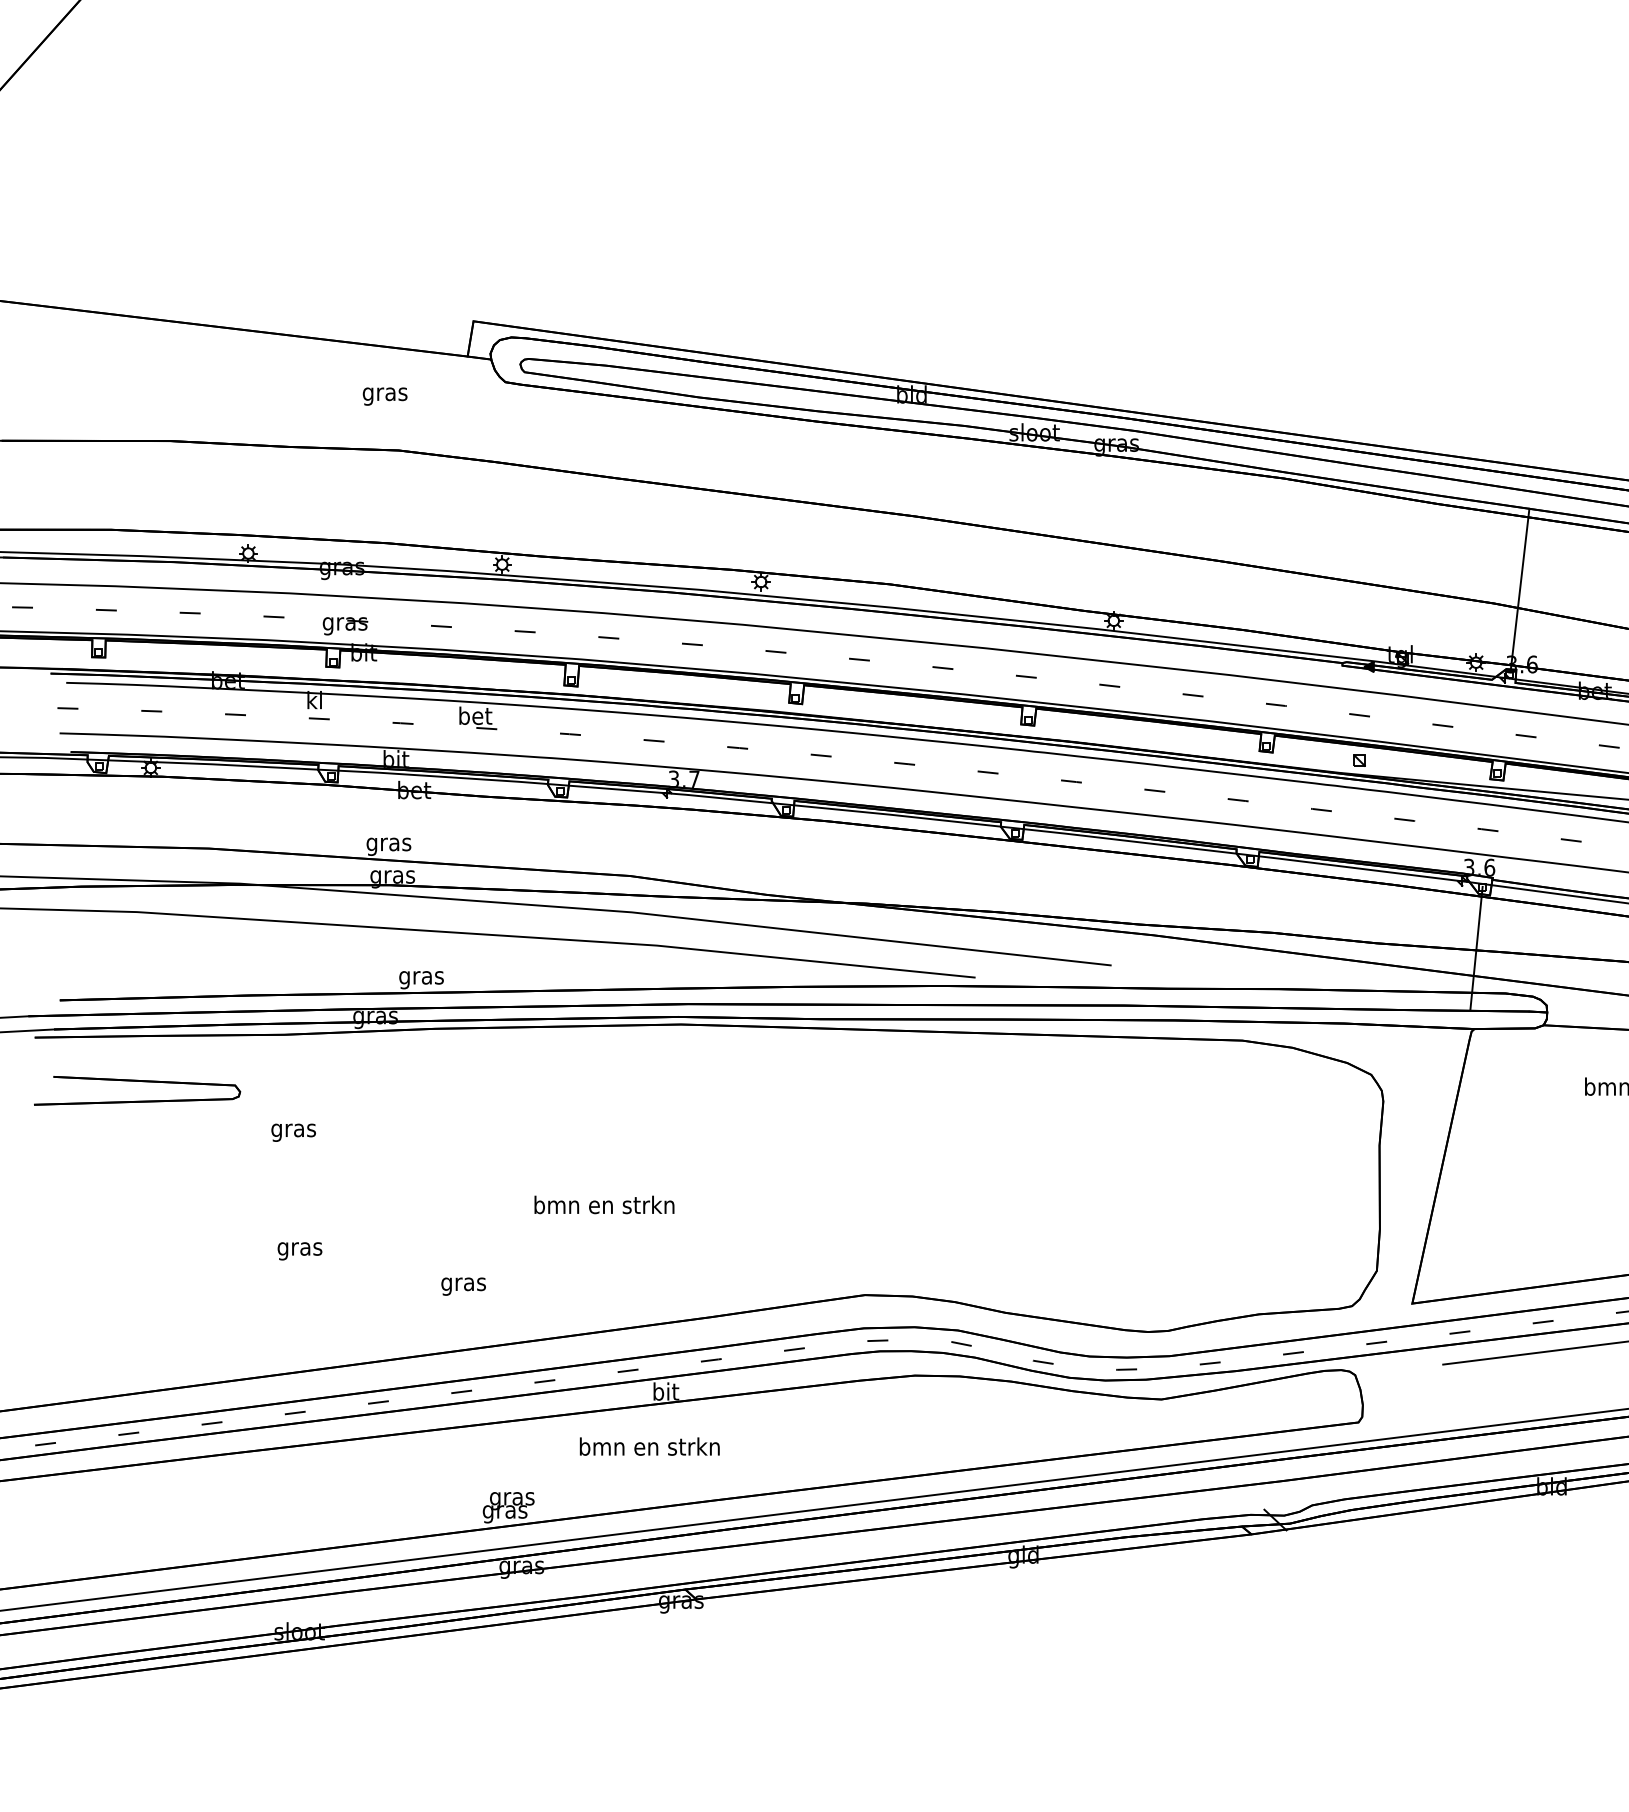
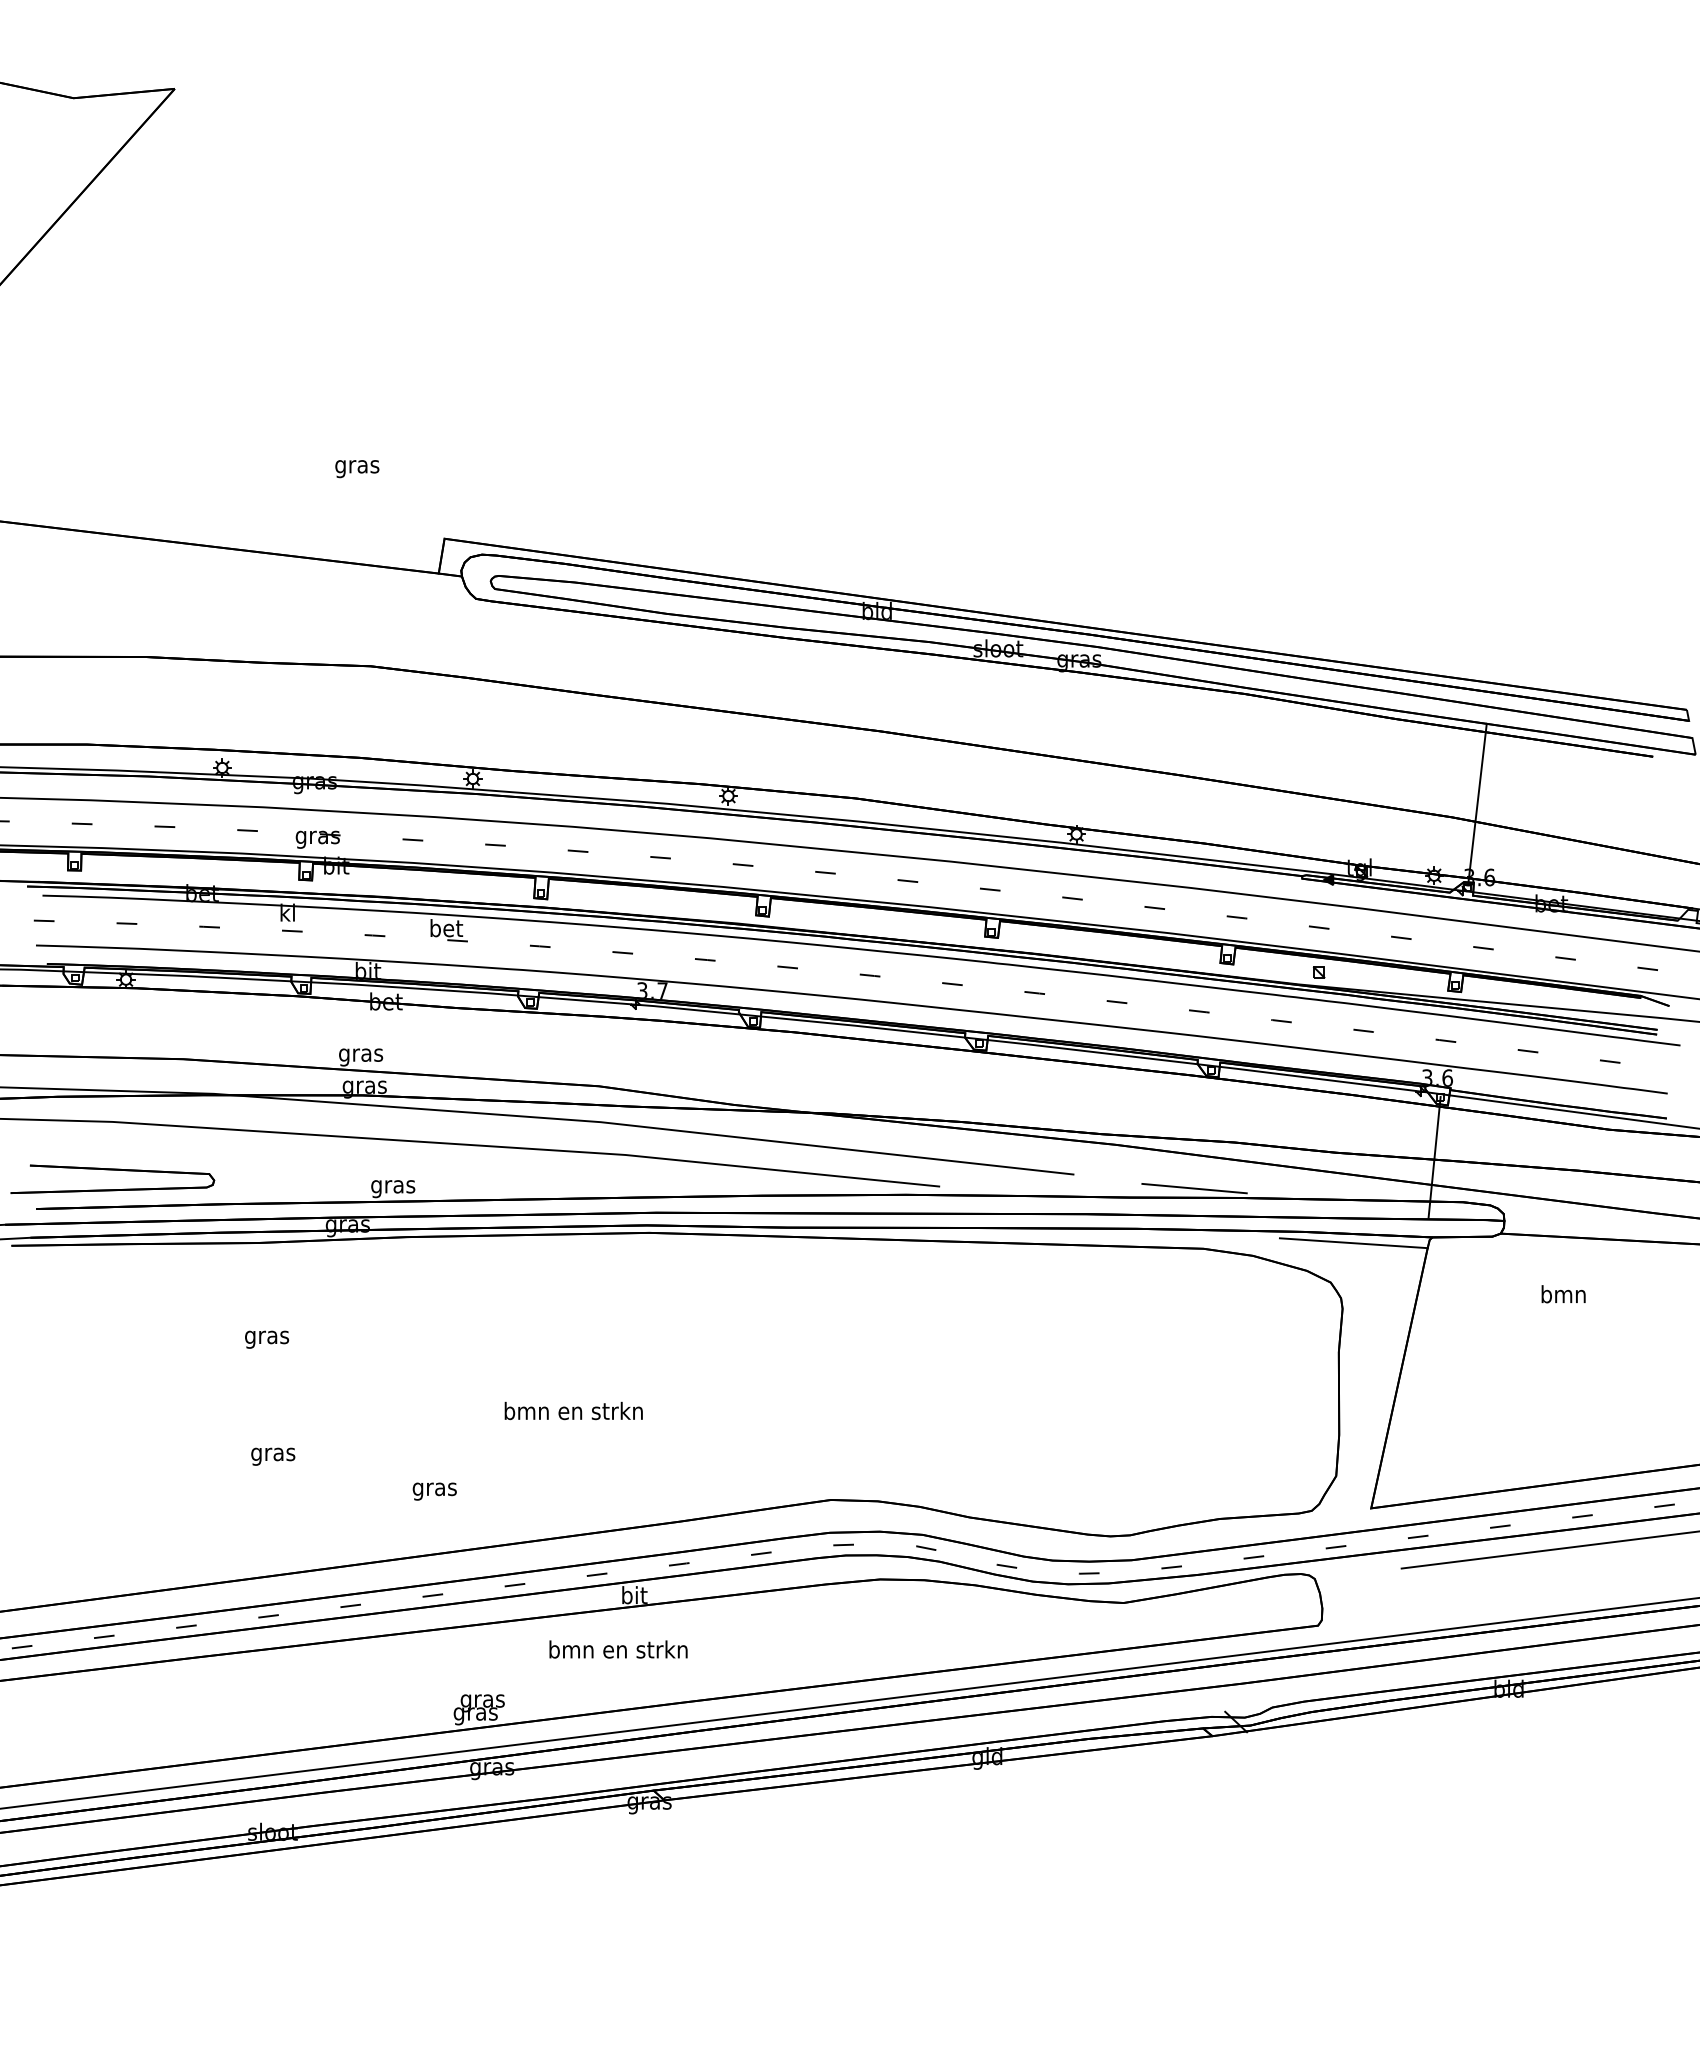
text: (385, 397) -> (357, 469), moved
line: (1233, 979) -> (1194, 1188), added
line: (1394, 1035) -> (1353, 1243), added
part: (137, 1081) -> (112, 1170), moved

